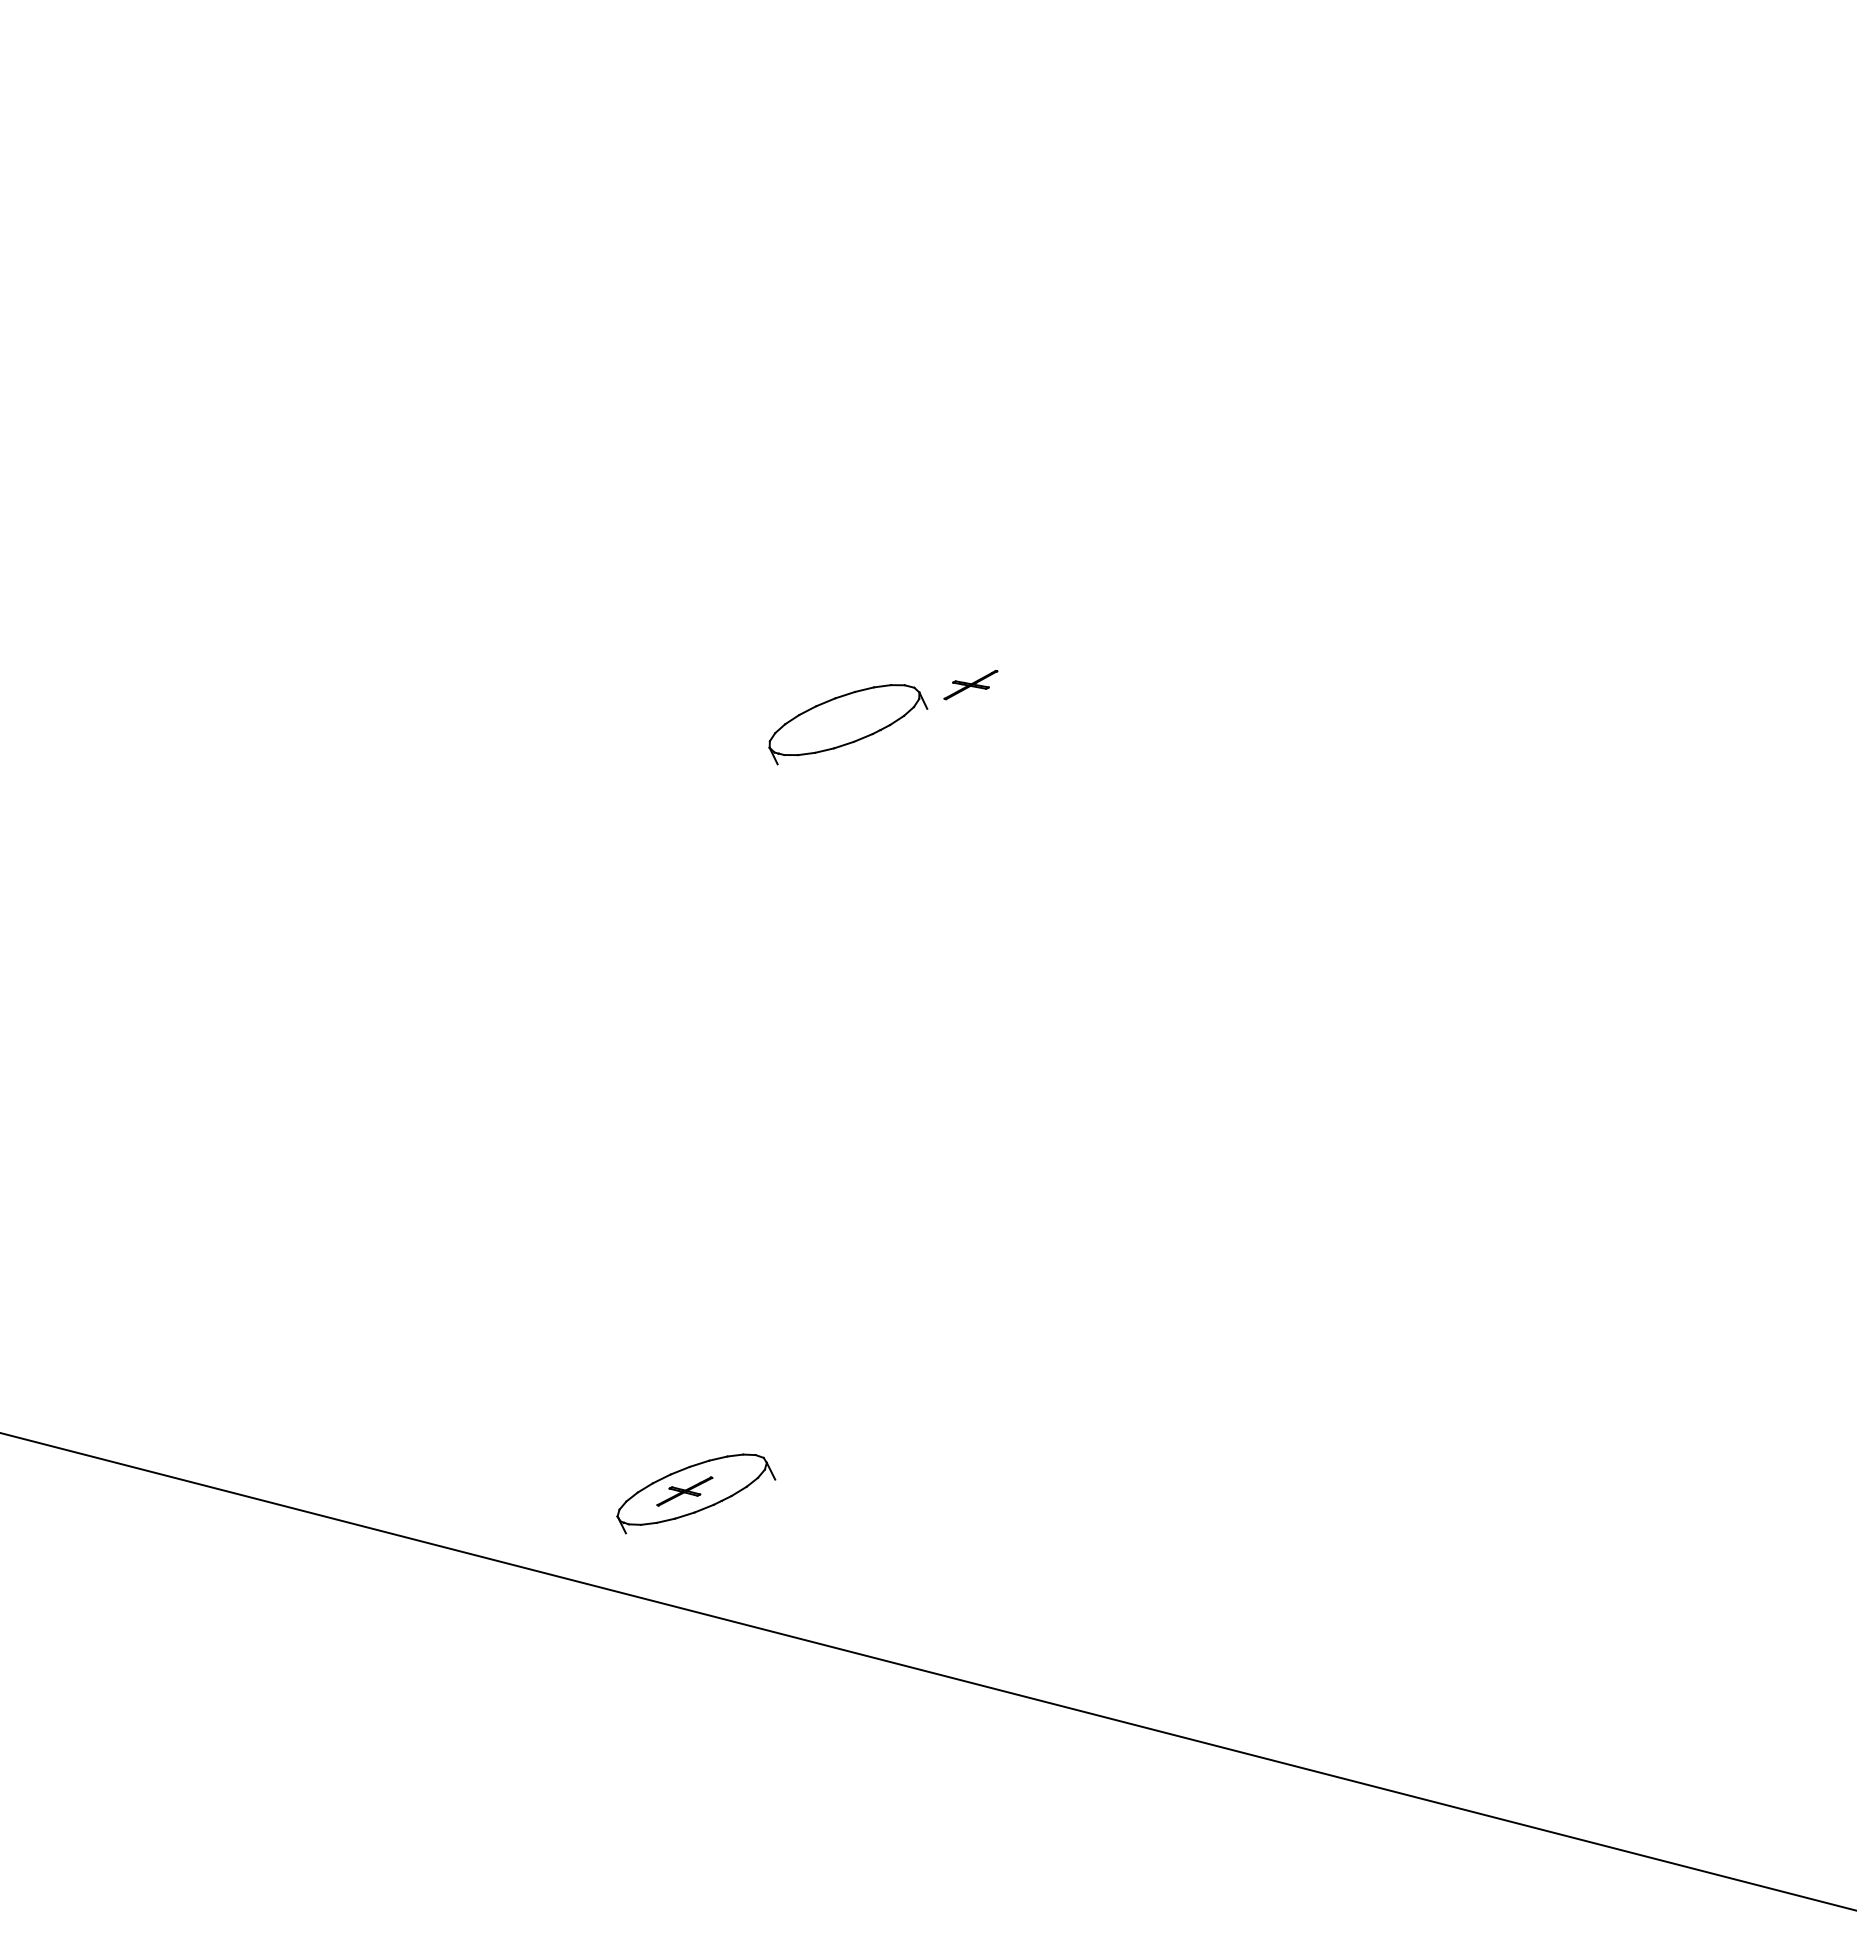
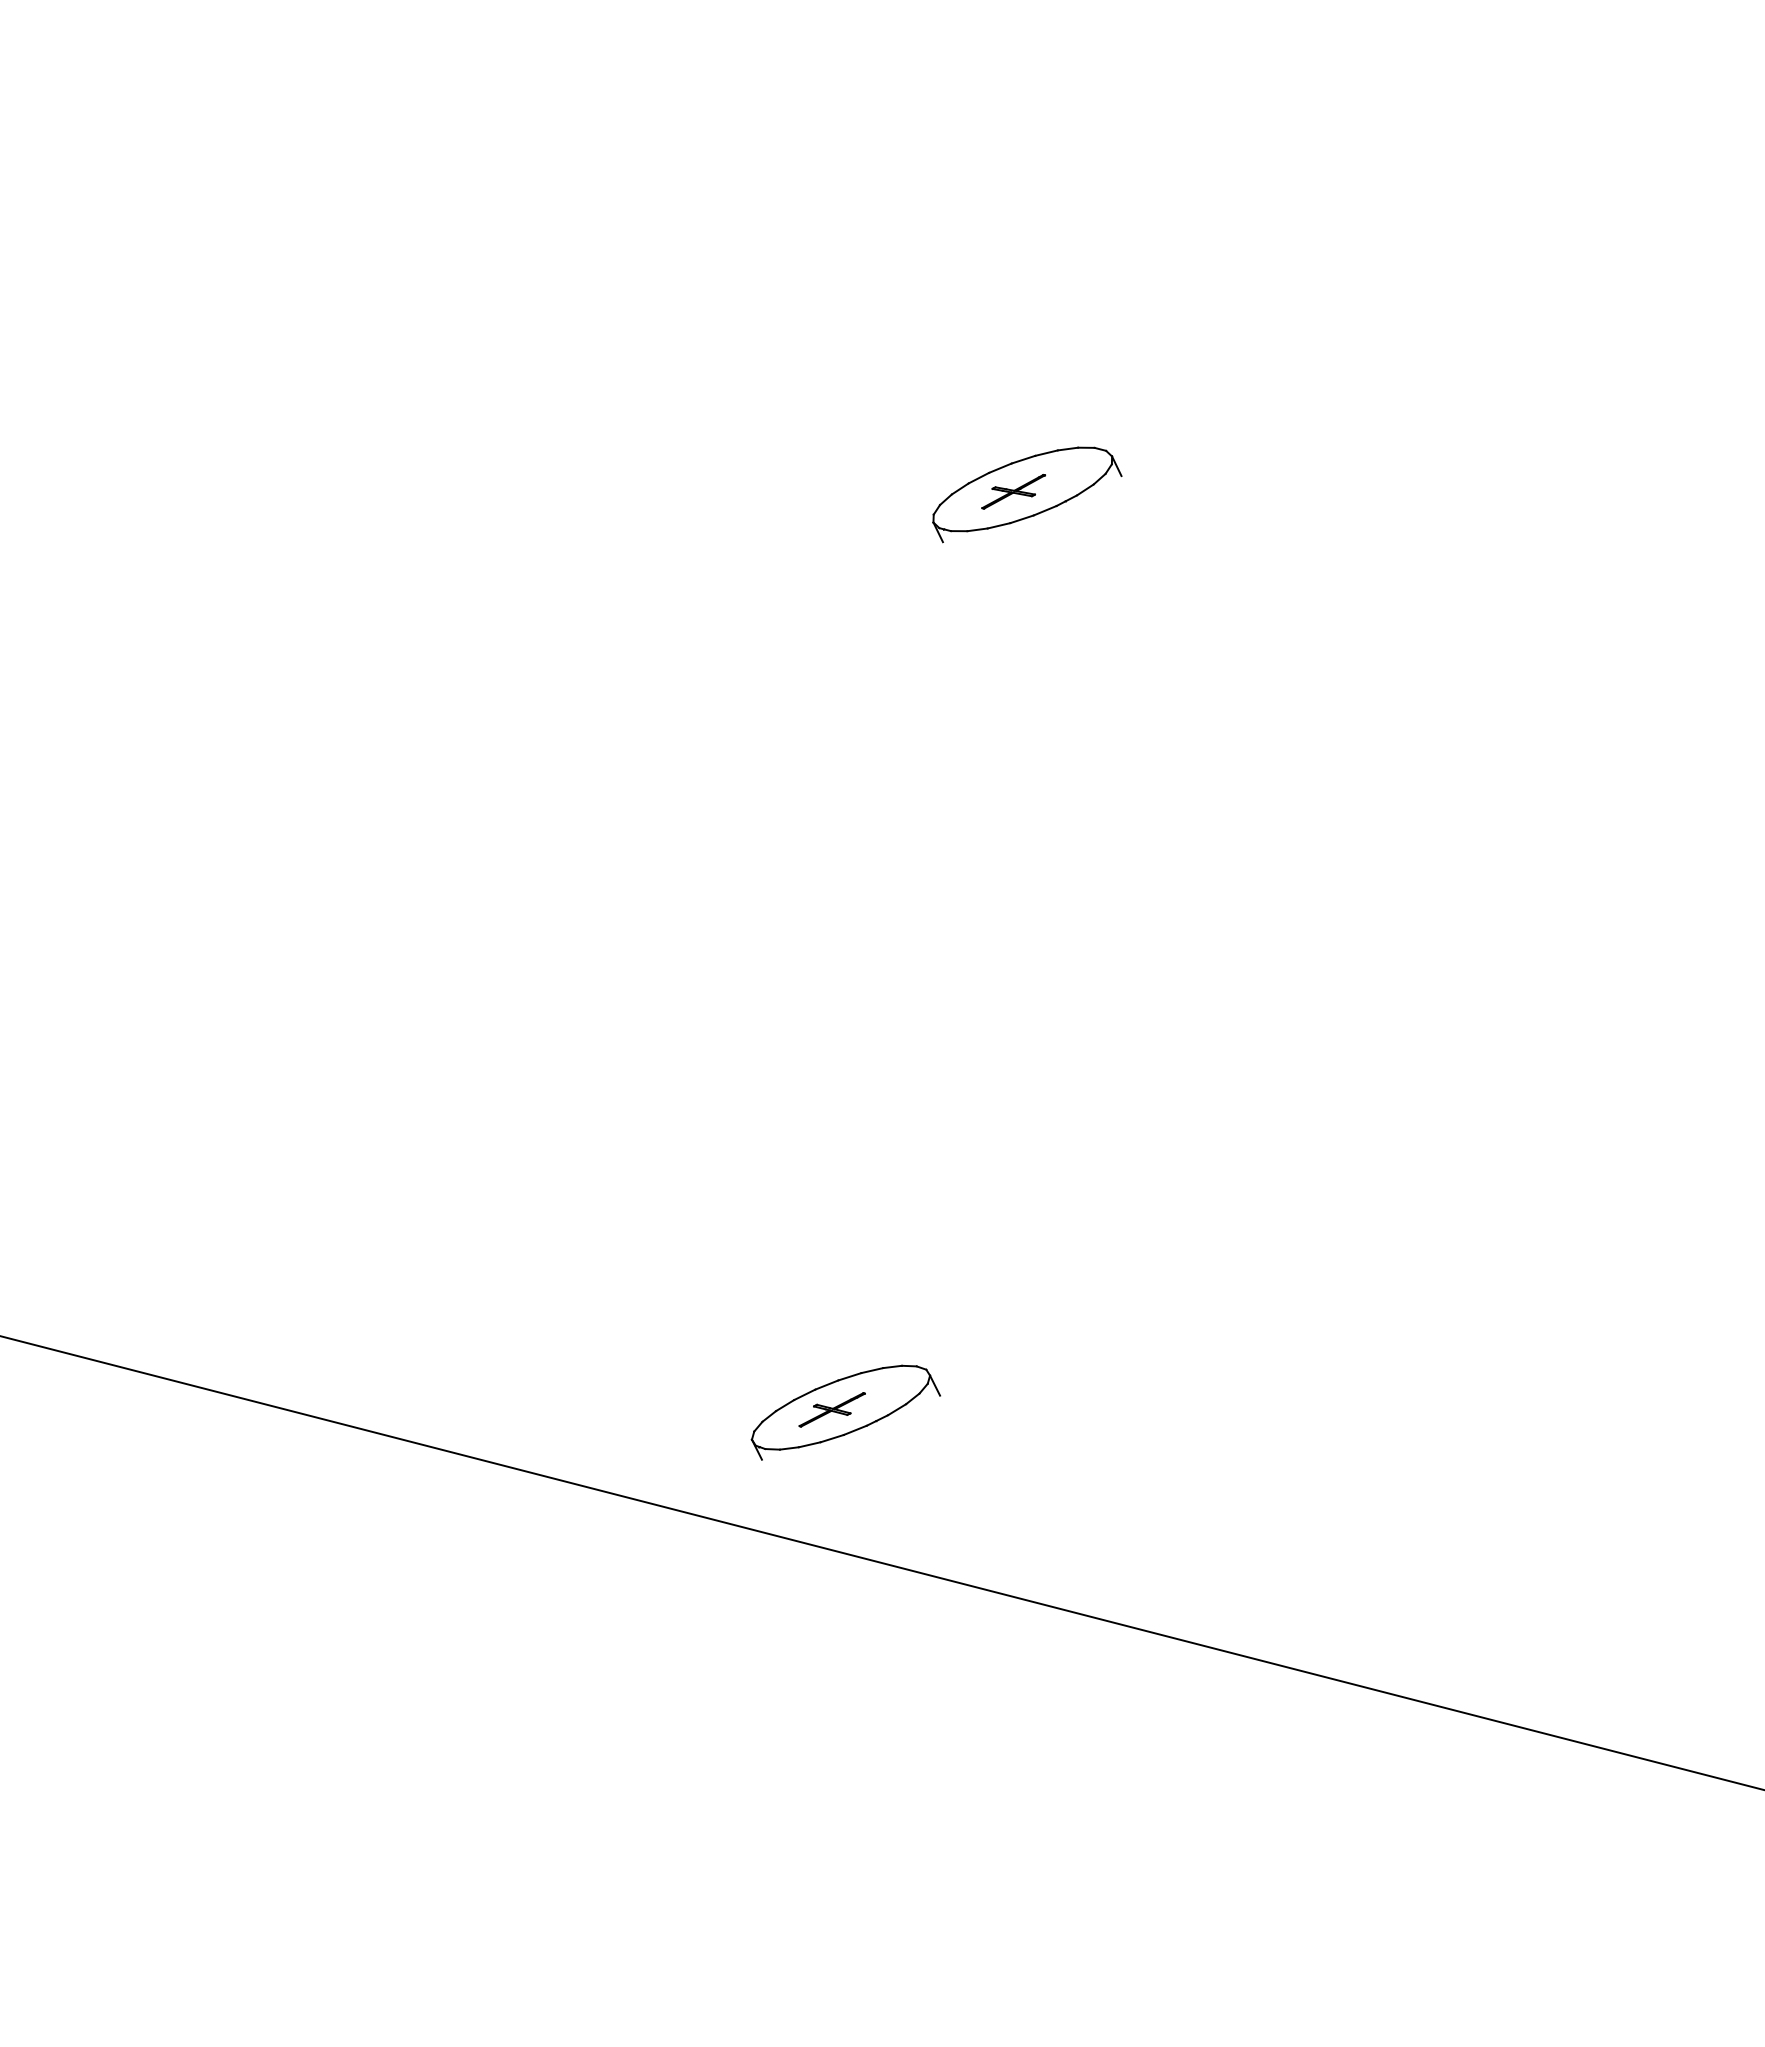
part: (970, 685) -> (1013, 492), moved

